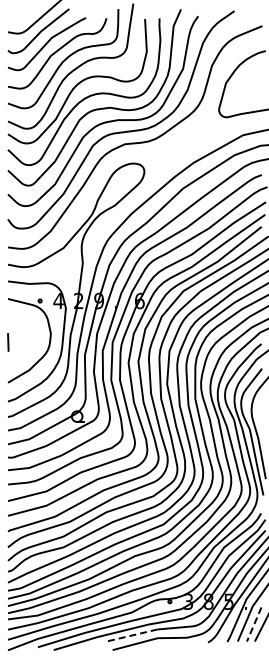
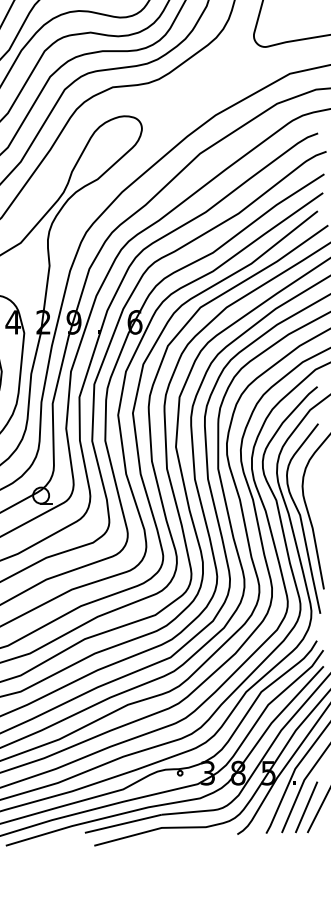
line: (254, 624) -> (306, 807), dashed -> solid
line: (131, 635) -> (122, 823), dashed -> solid

